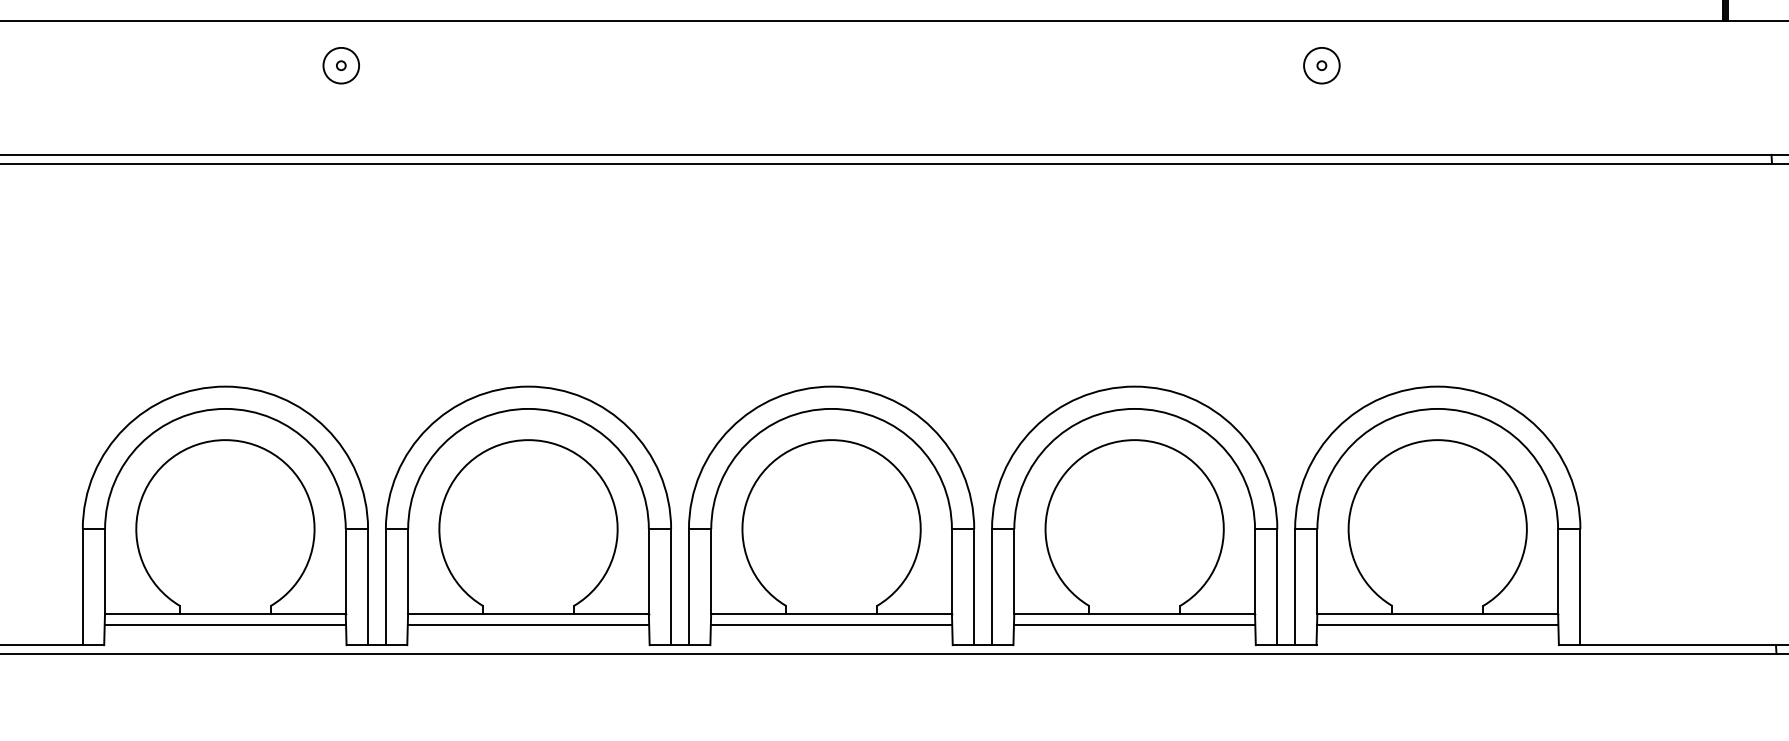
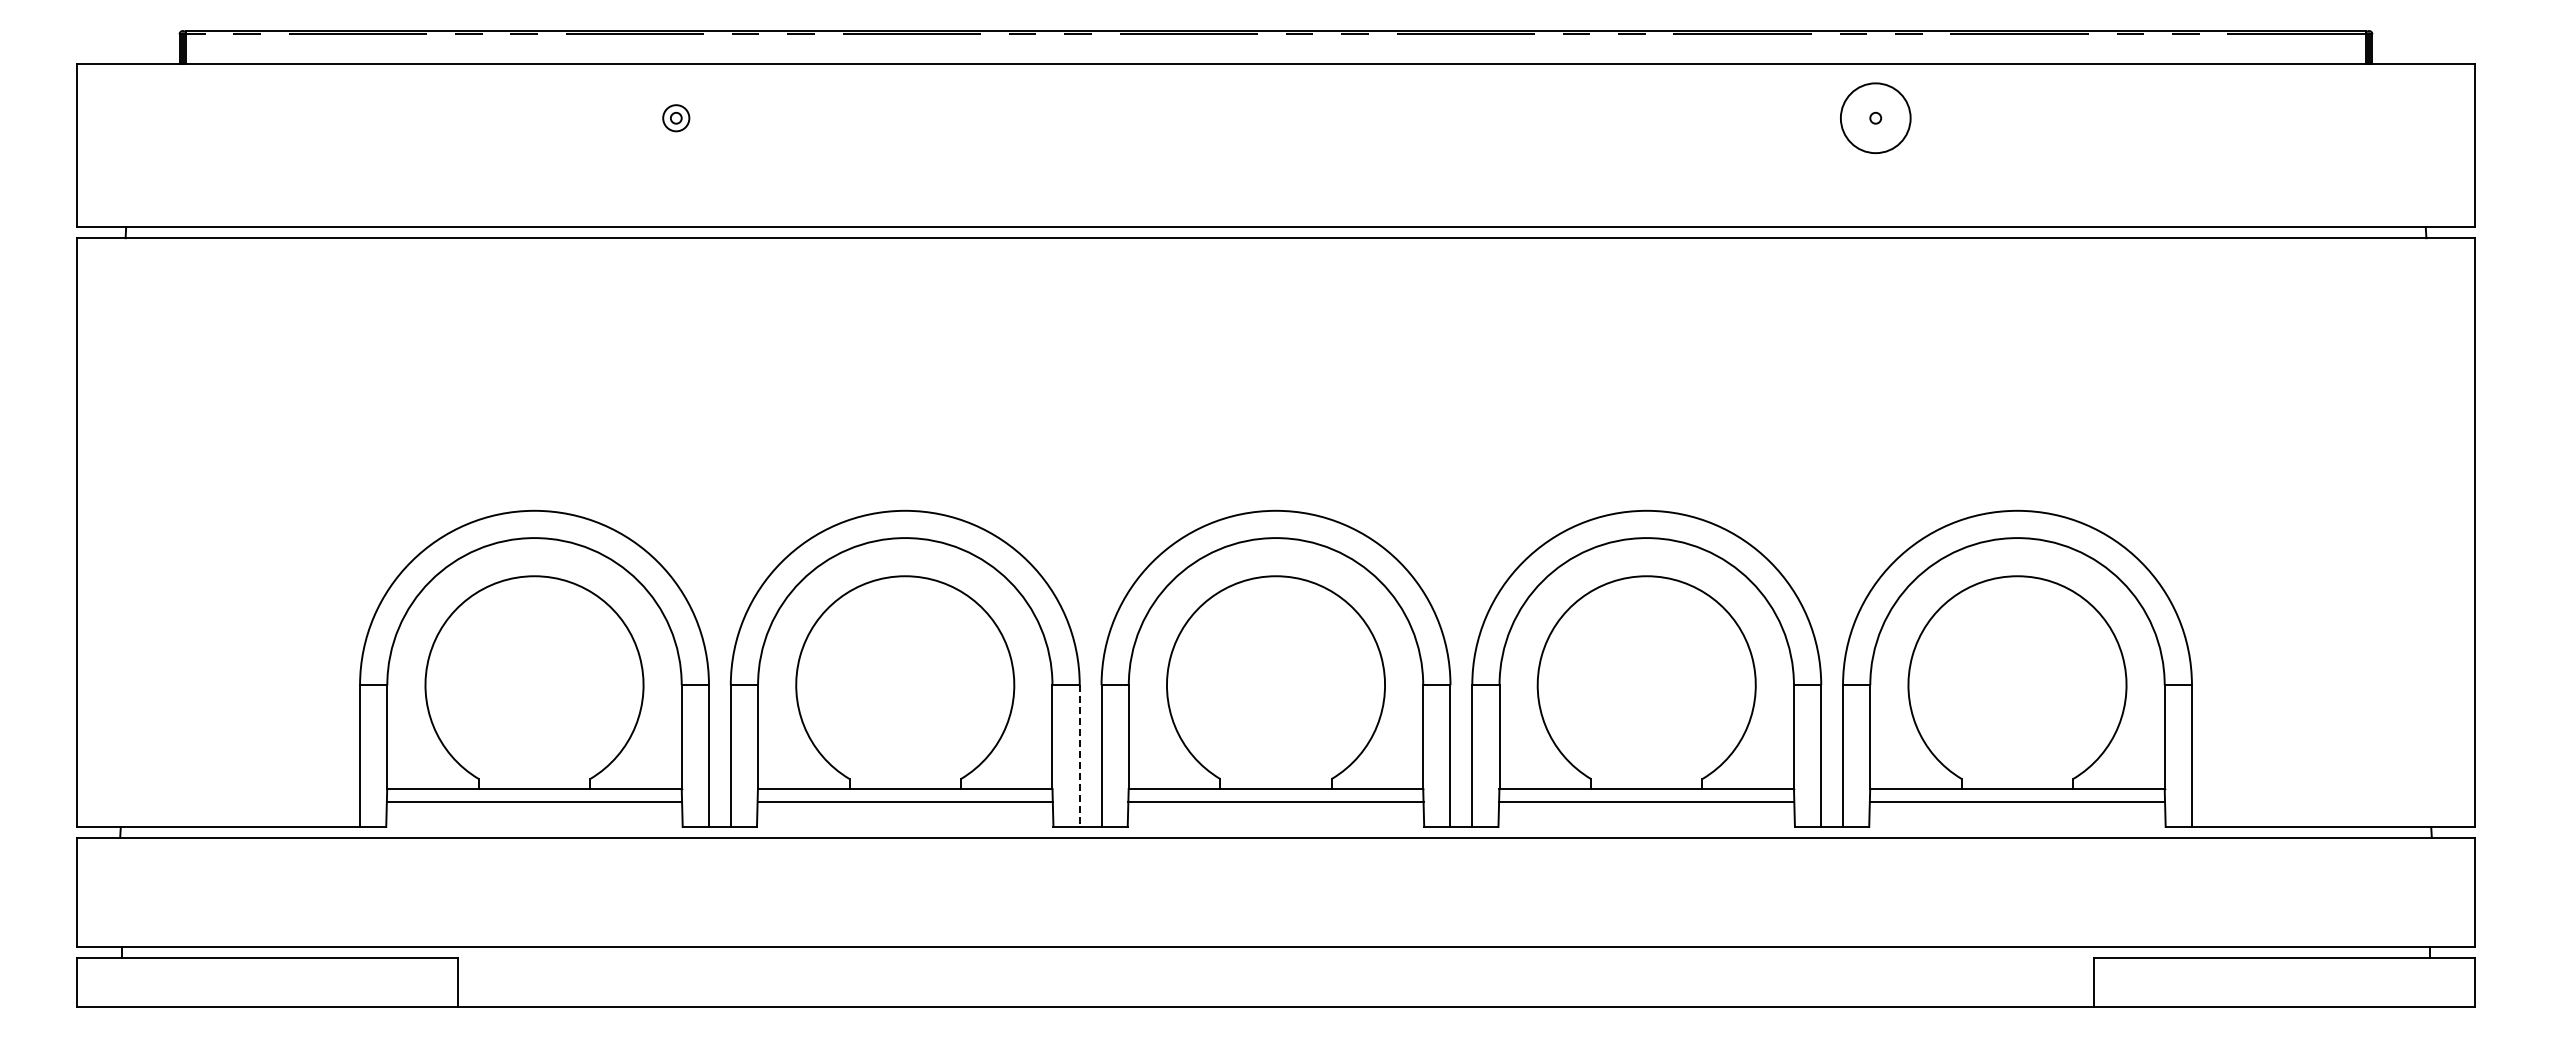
circle: (341, 65) -> (676, 118), size x0.6
circle: (1321, 65) -> (1875, 118), size x1.6
line: (670, 587) -> (1079, 756), solid -> dashed

